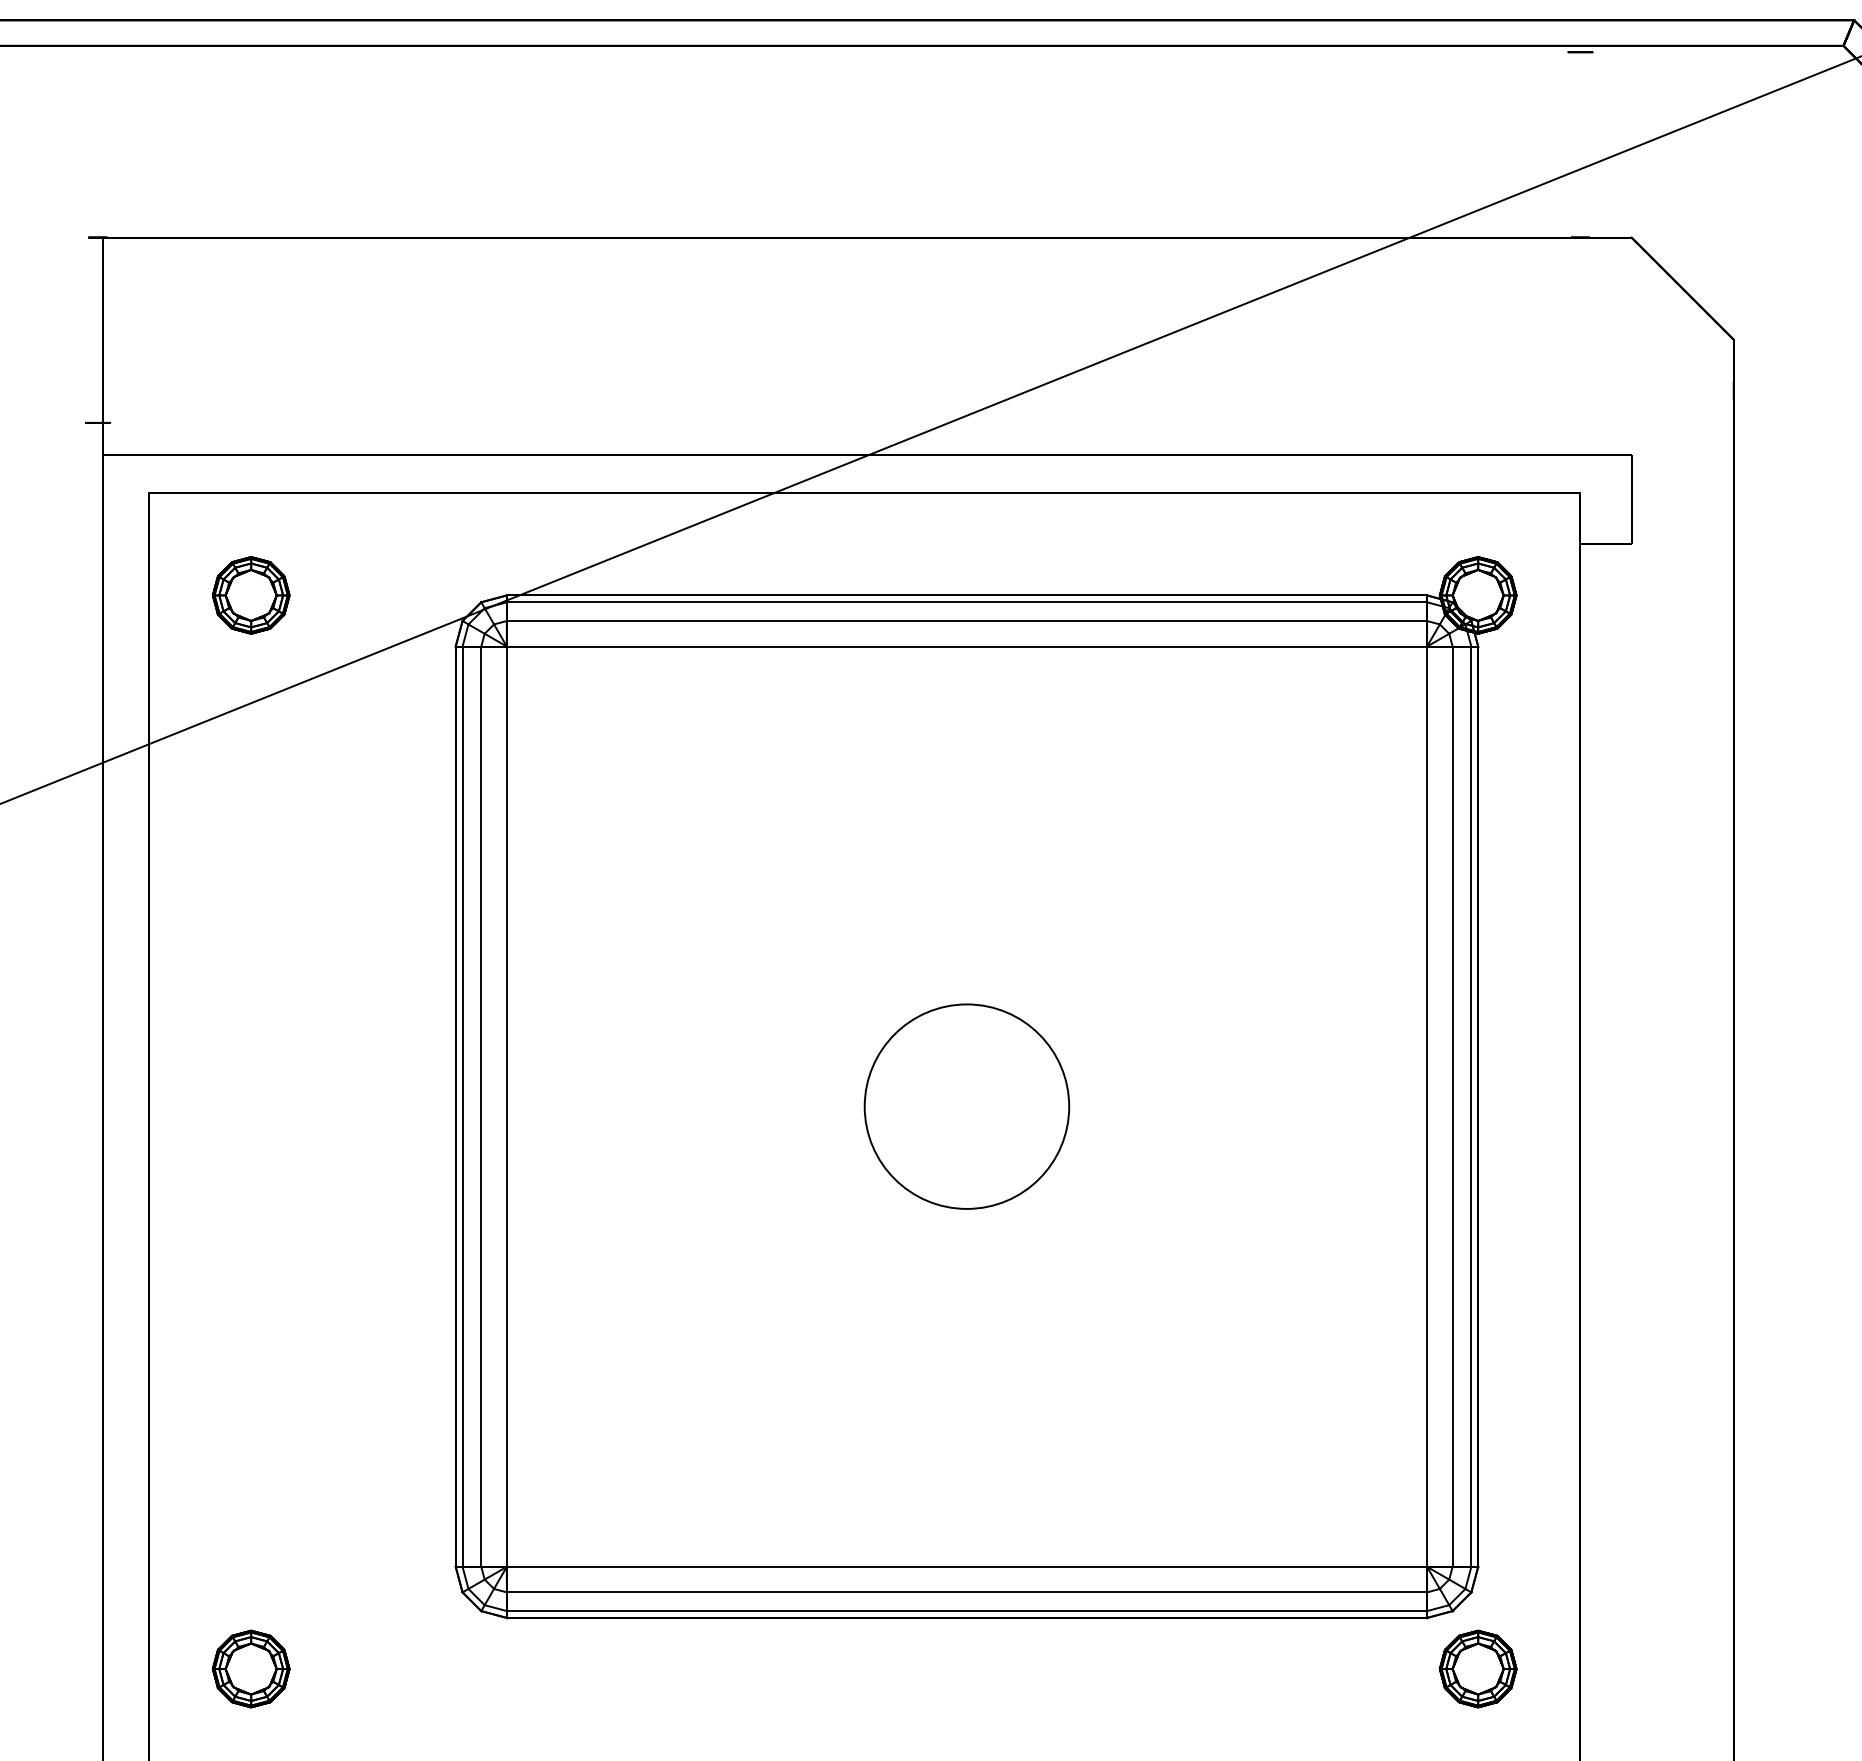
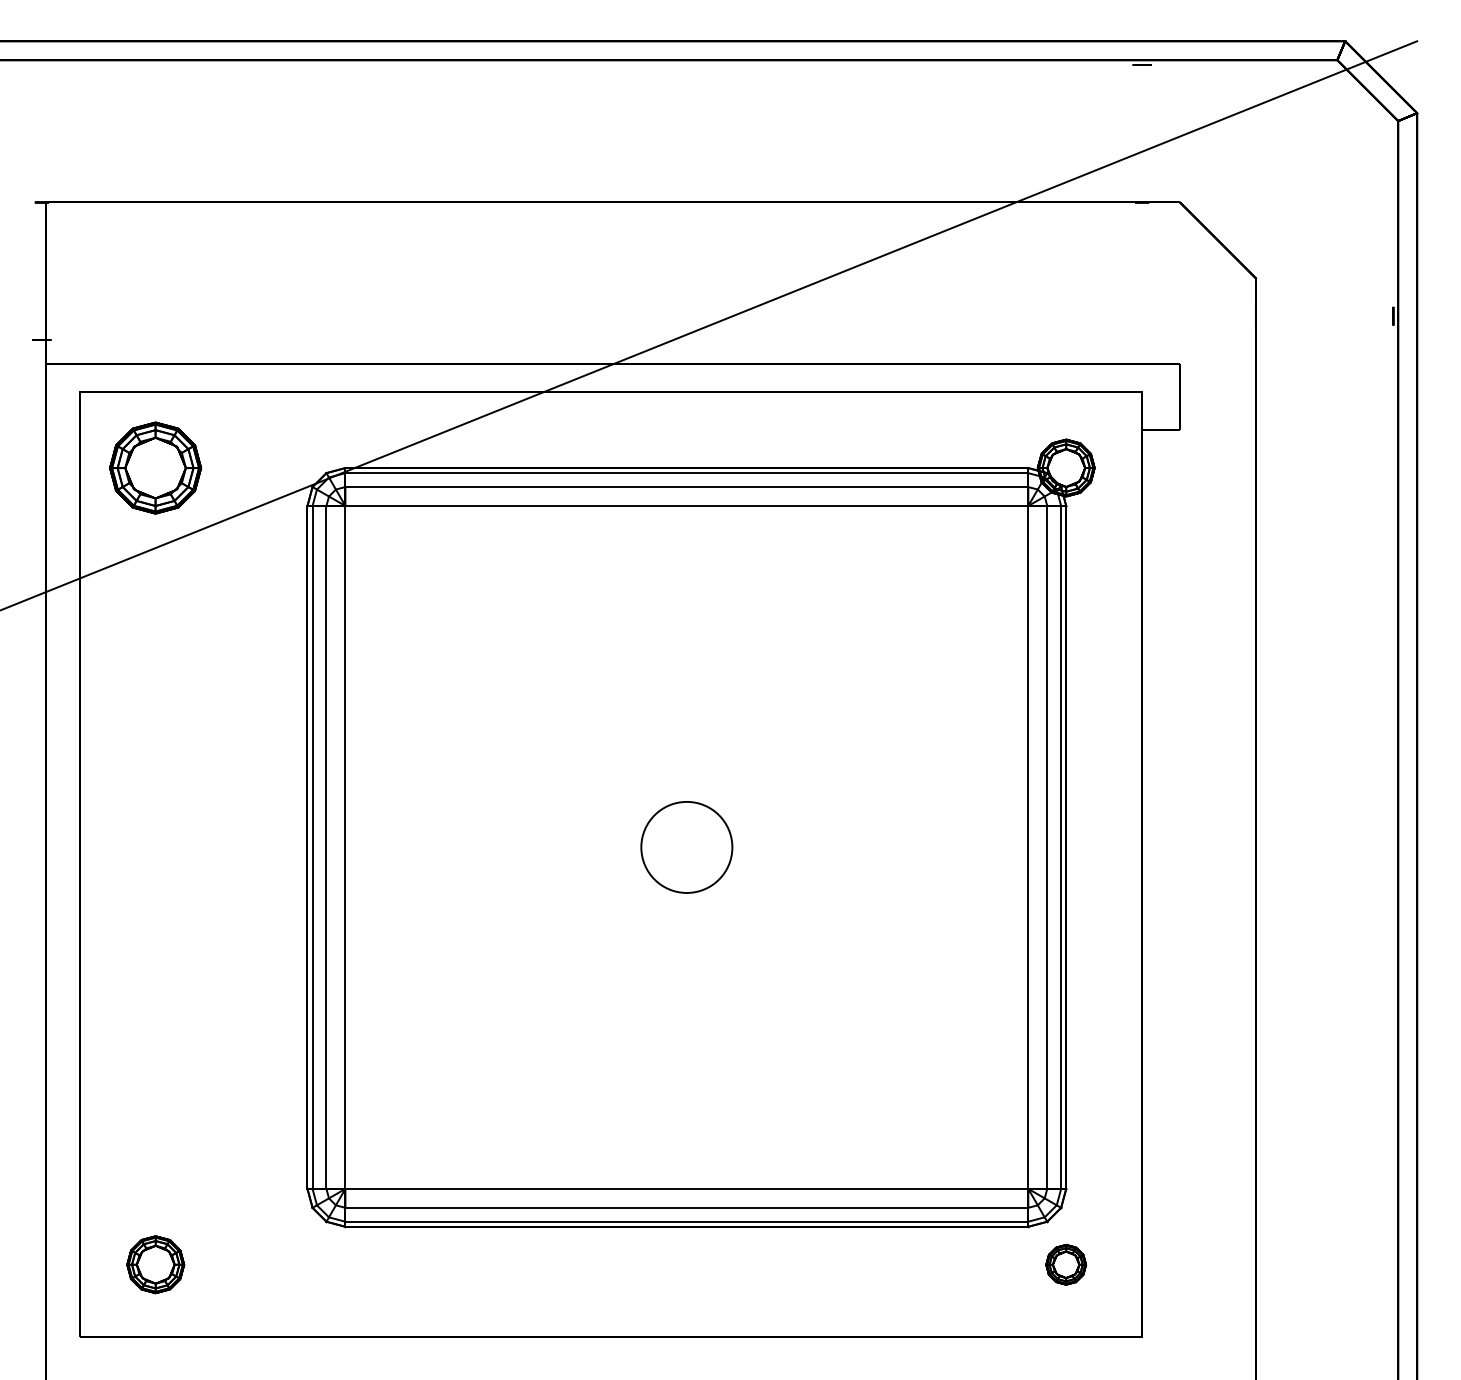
part: (250, 594) -> (155, 467), size x1.6
circle: (966, 1106) -> (686, 847), size x0.6
part: (1477, 1668) -> (1065, 1264), size x0.7

